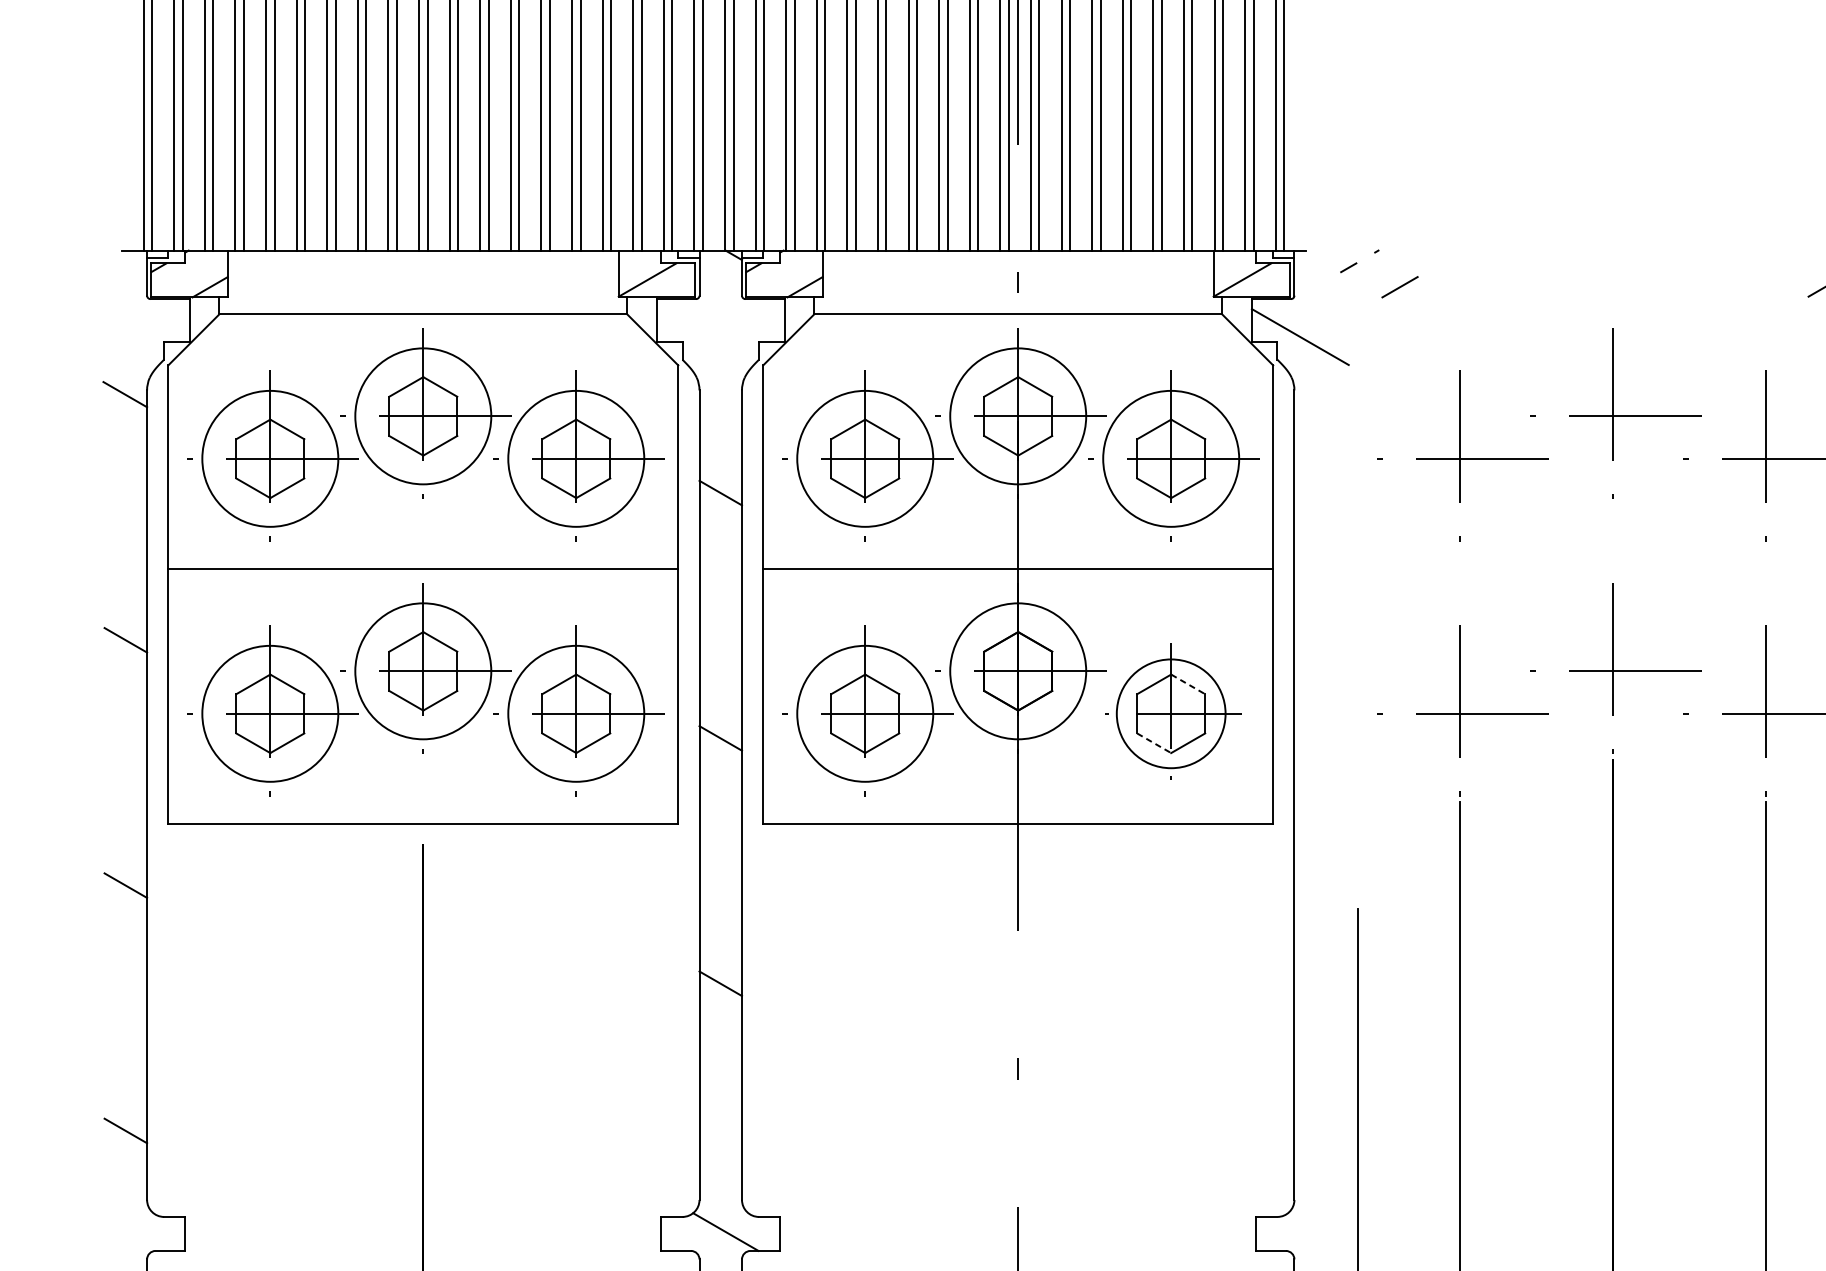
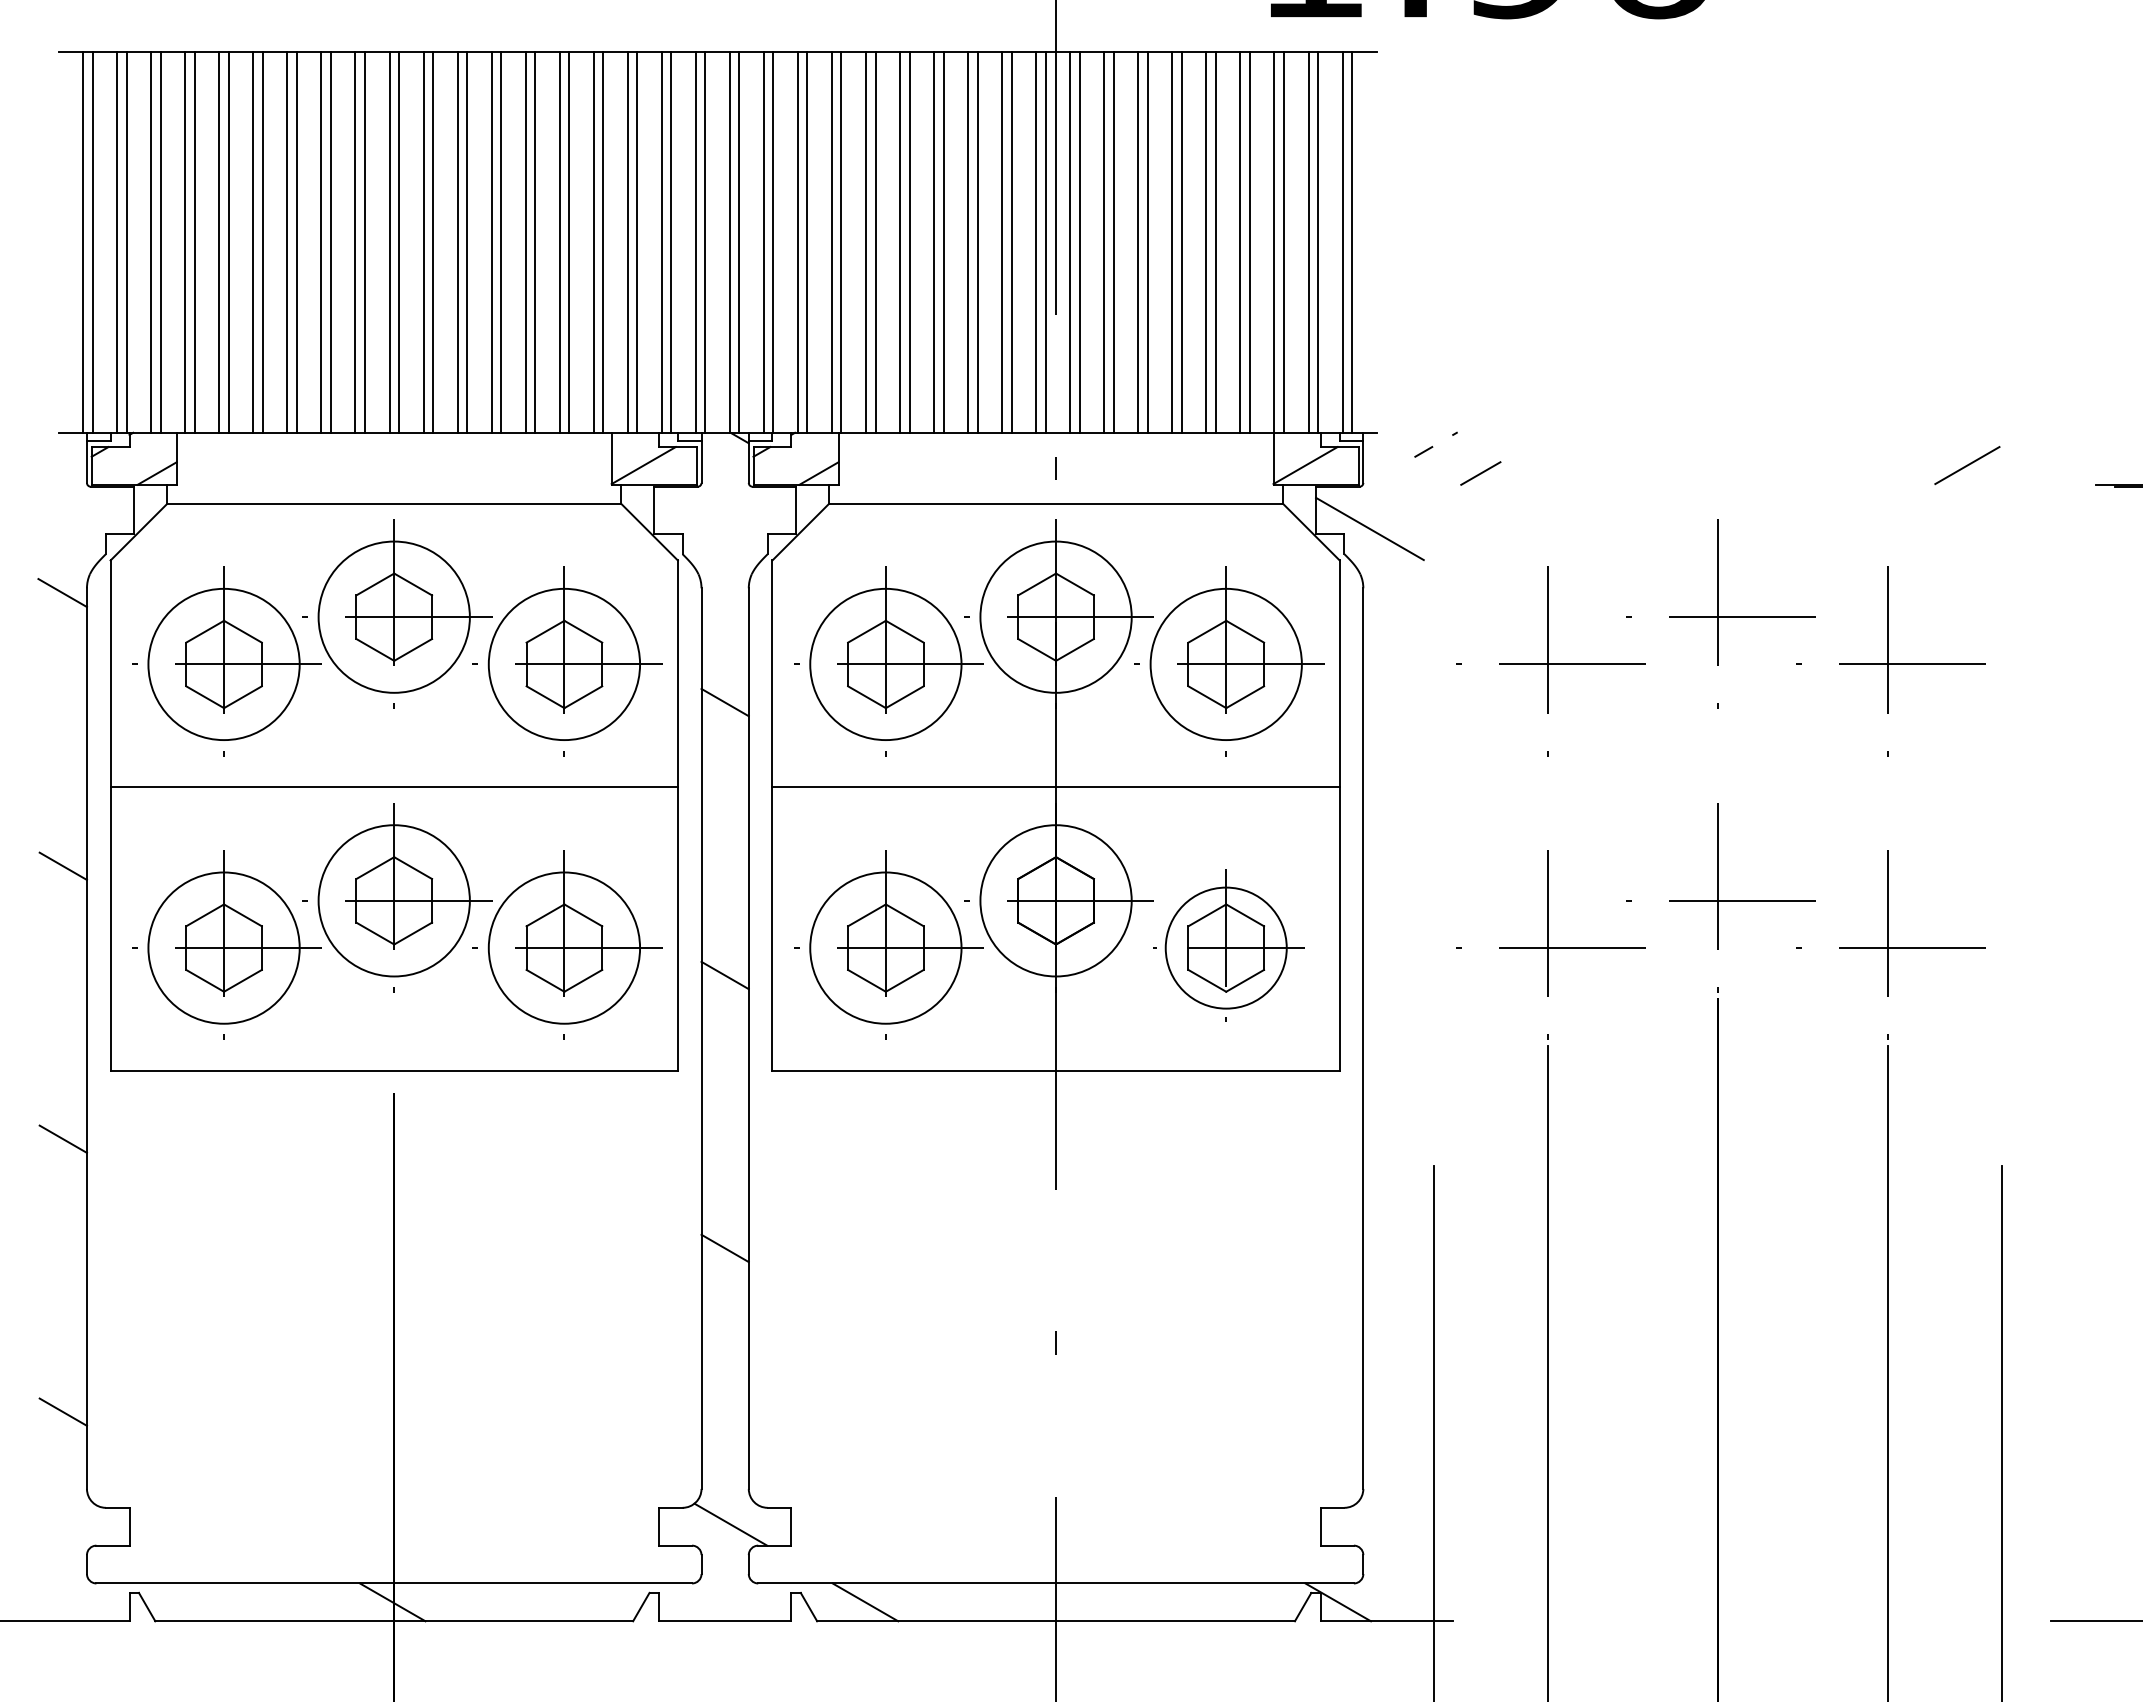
line: (1188, 684) -> (1245, 915), dashed -> solid
line: (1154, 742) -> (1207, 980), dashed -> solid

